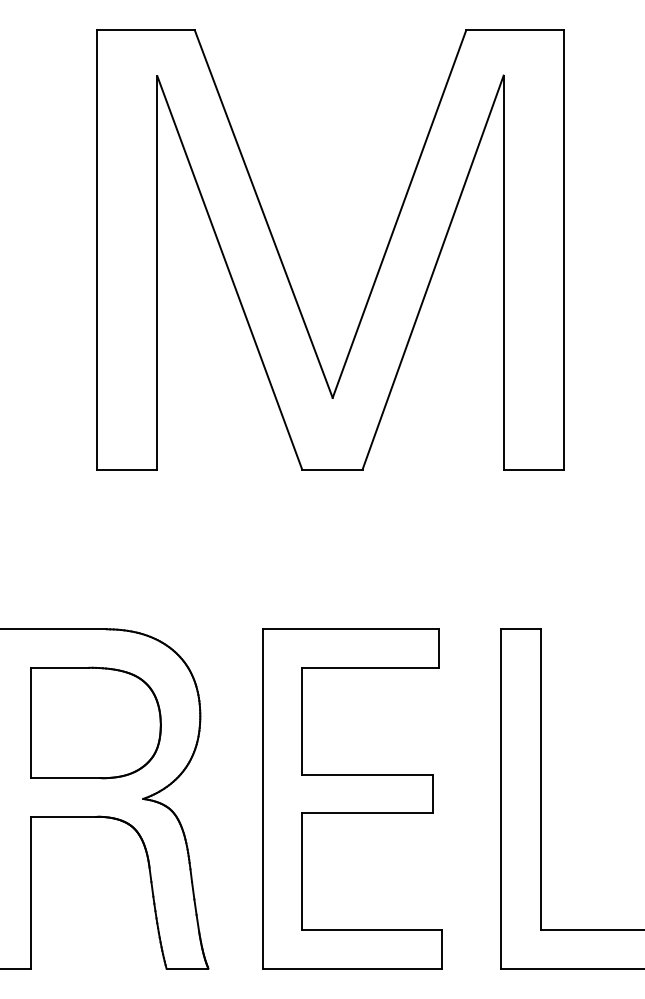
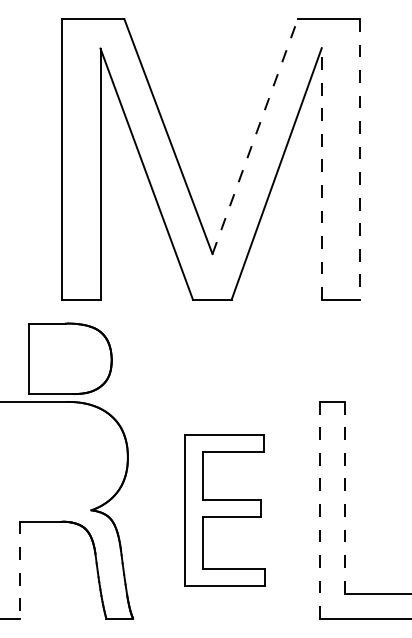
line: (399, 213) -> (255, 136), solid -> dashed
line: (564, 249) -> (360, 159), solid -> dashed
line: (503, 273) -> (321, 174), solid -> dashed
part: (96, 722) -> (70, 358), moved
line: (540, 780) -> (345, 498), solid -> dashed
line: (501, 797) -> (320, 509), solid -> dashed
part: (353, 799) -> (225, 510), size x0.7
line: (30, 893) -> (19, 570), solid -> dashed

